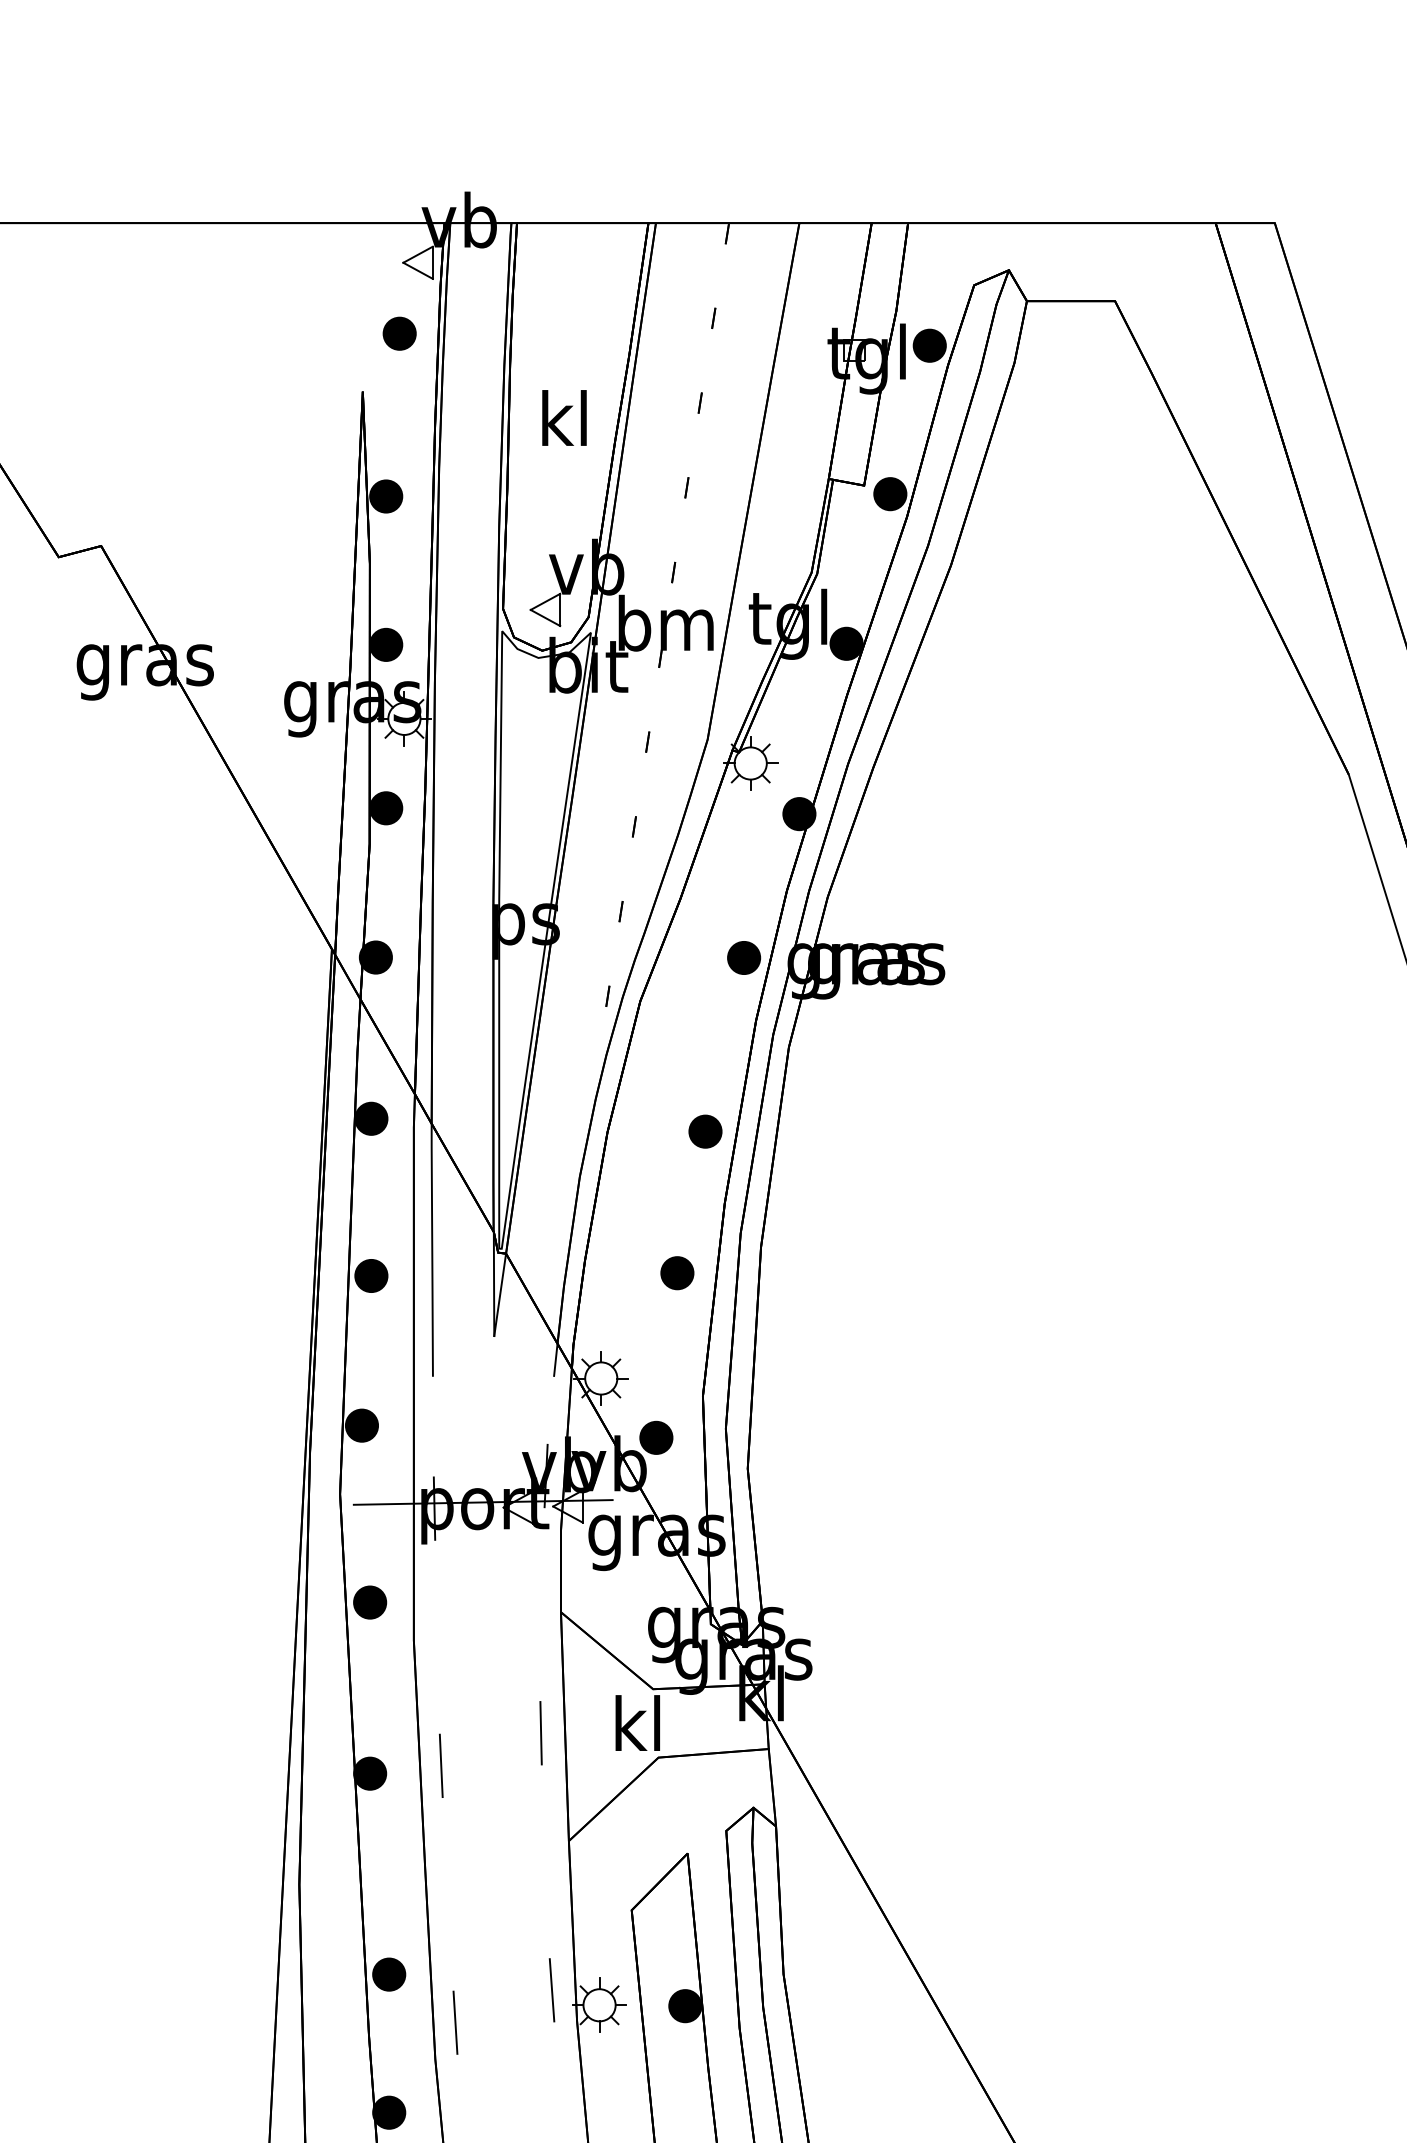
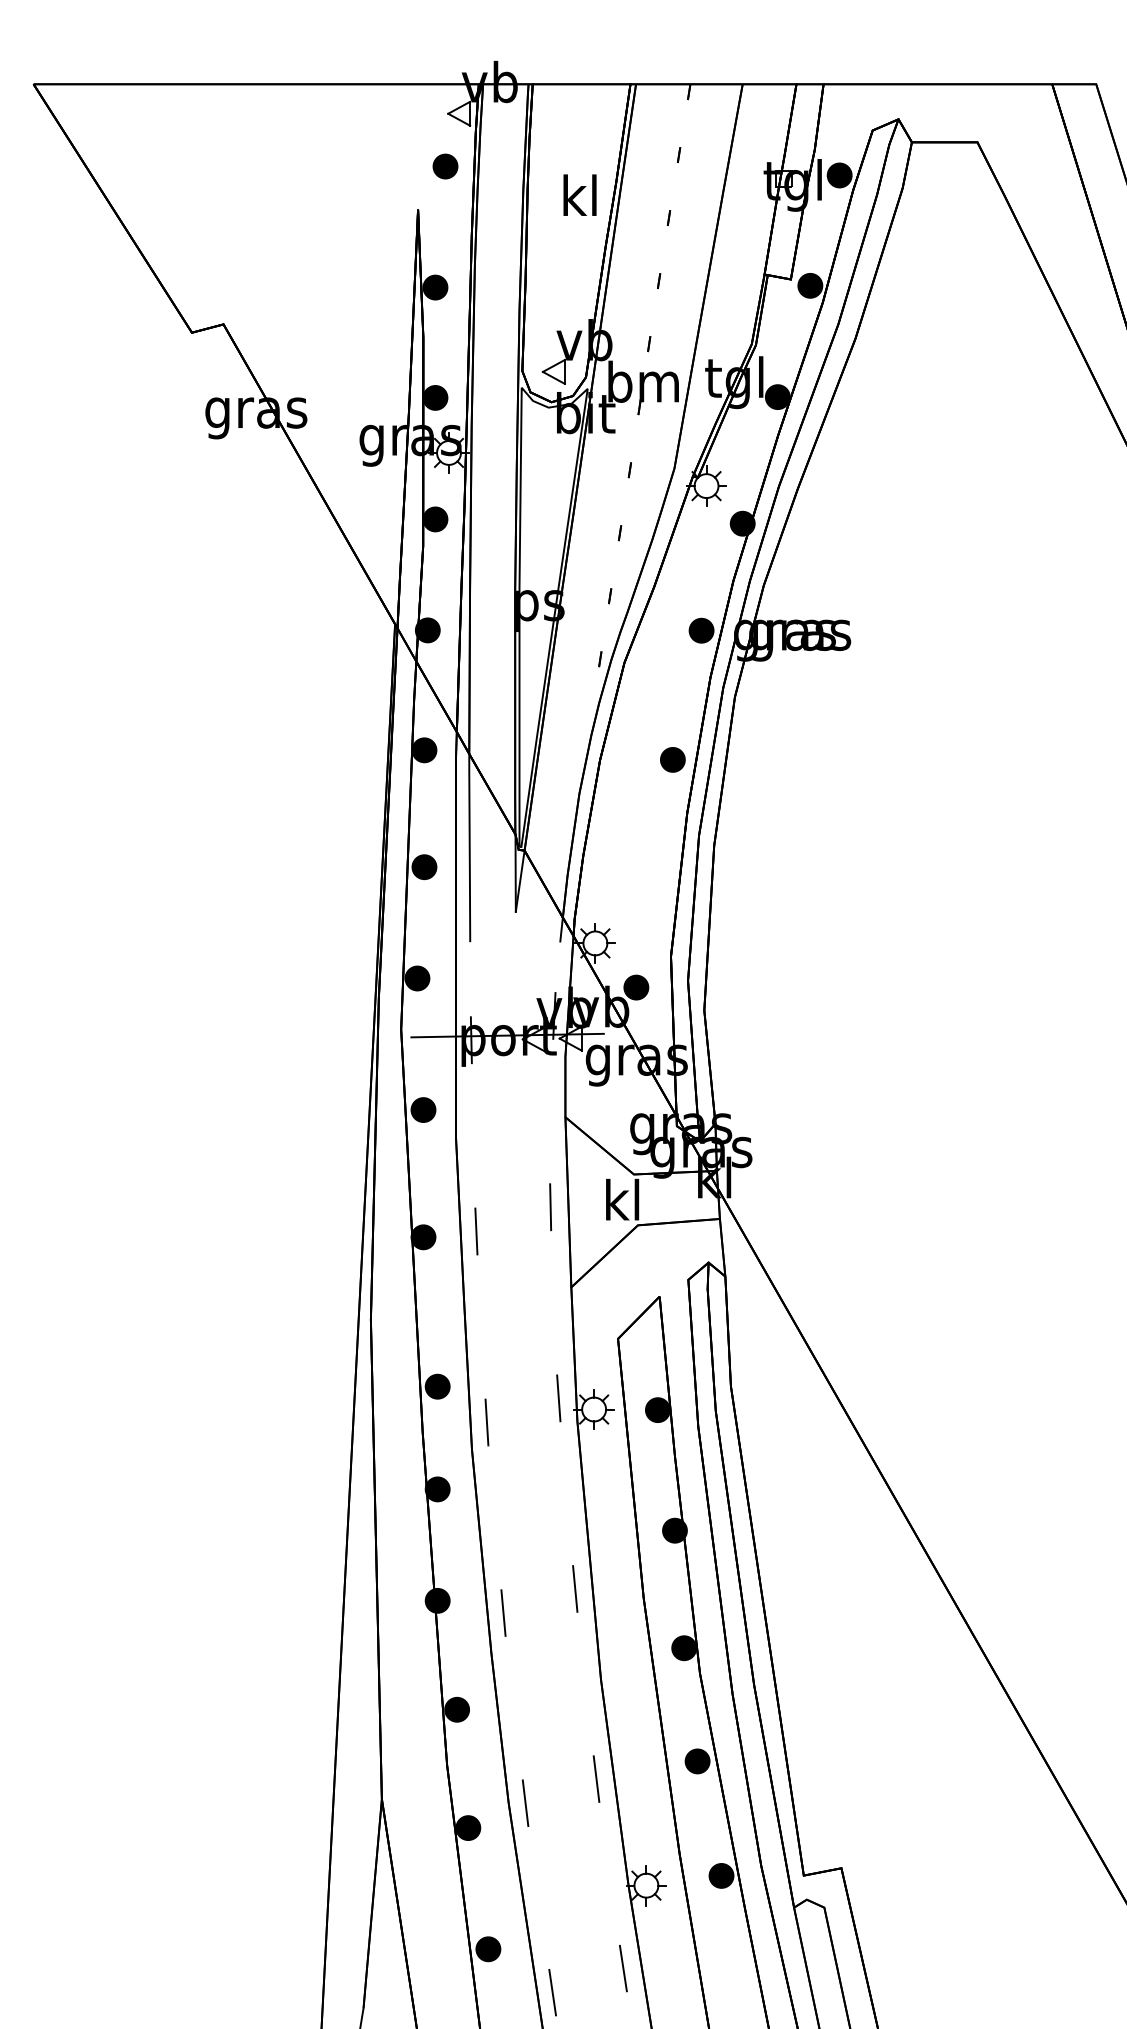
text: (563, 417) -> (579, 194), moved
part: (676, 1272) -> (651, 864), removed

